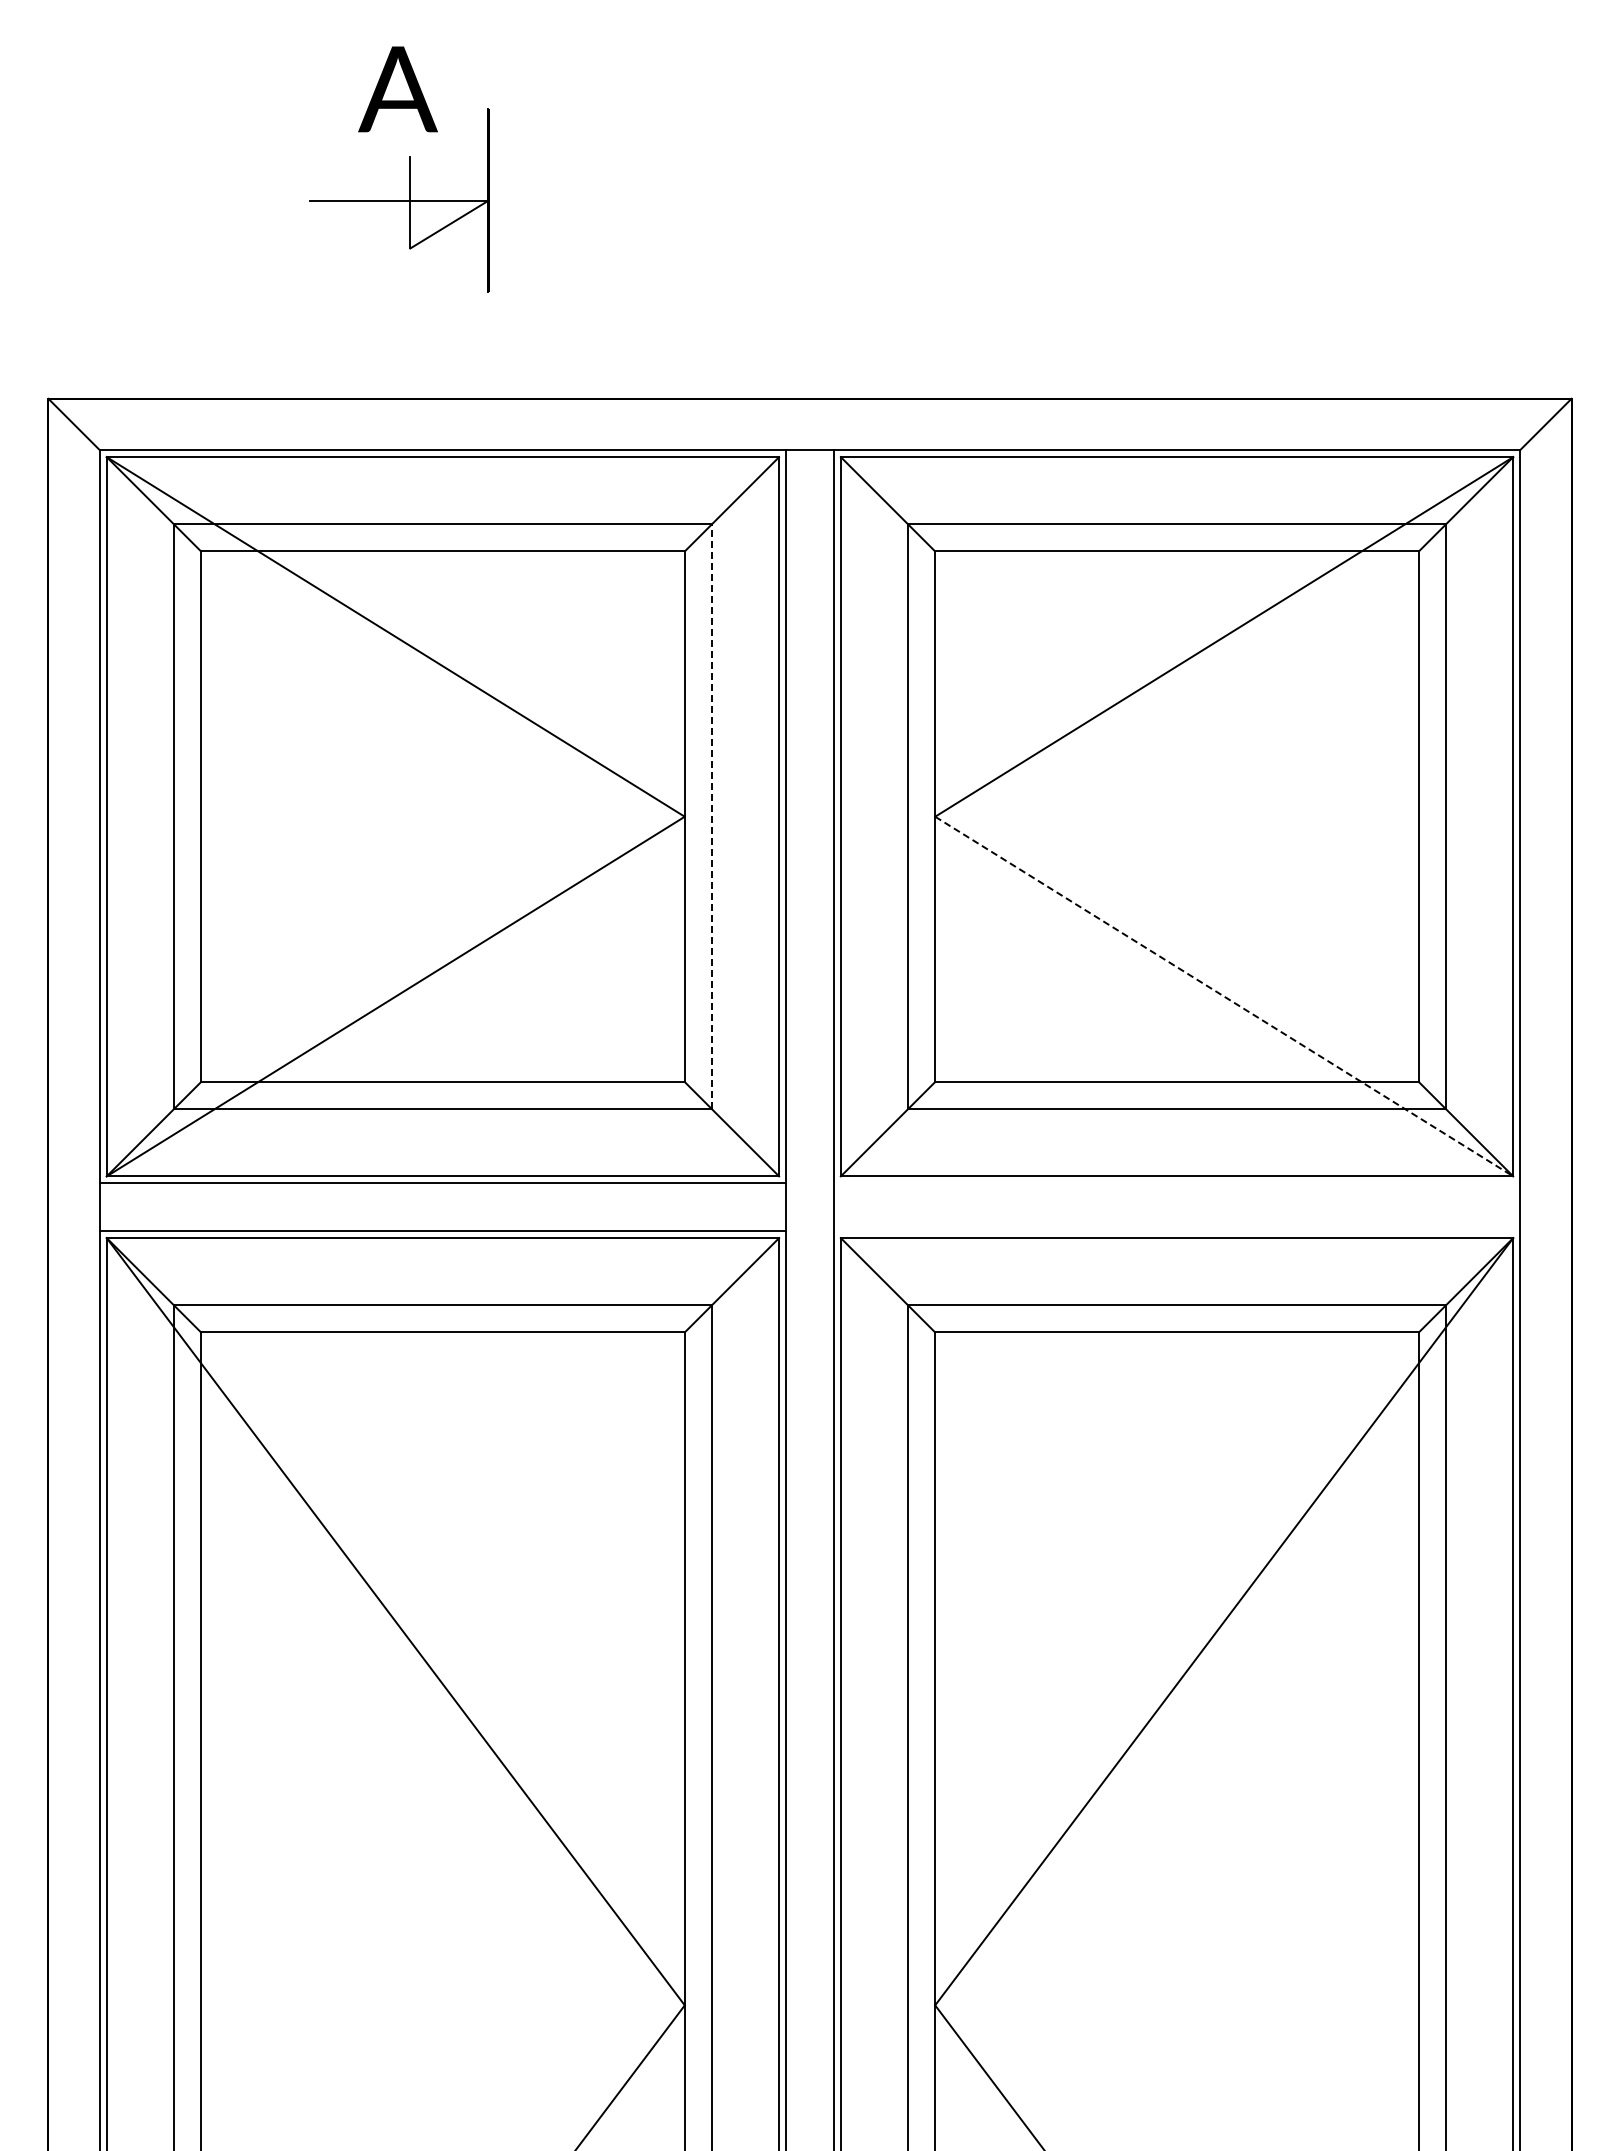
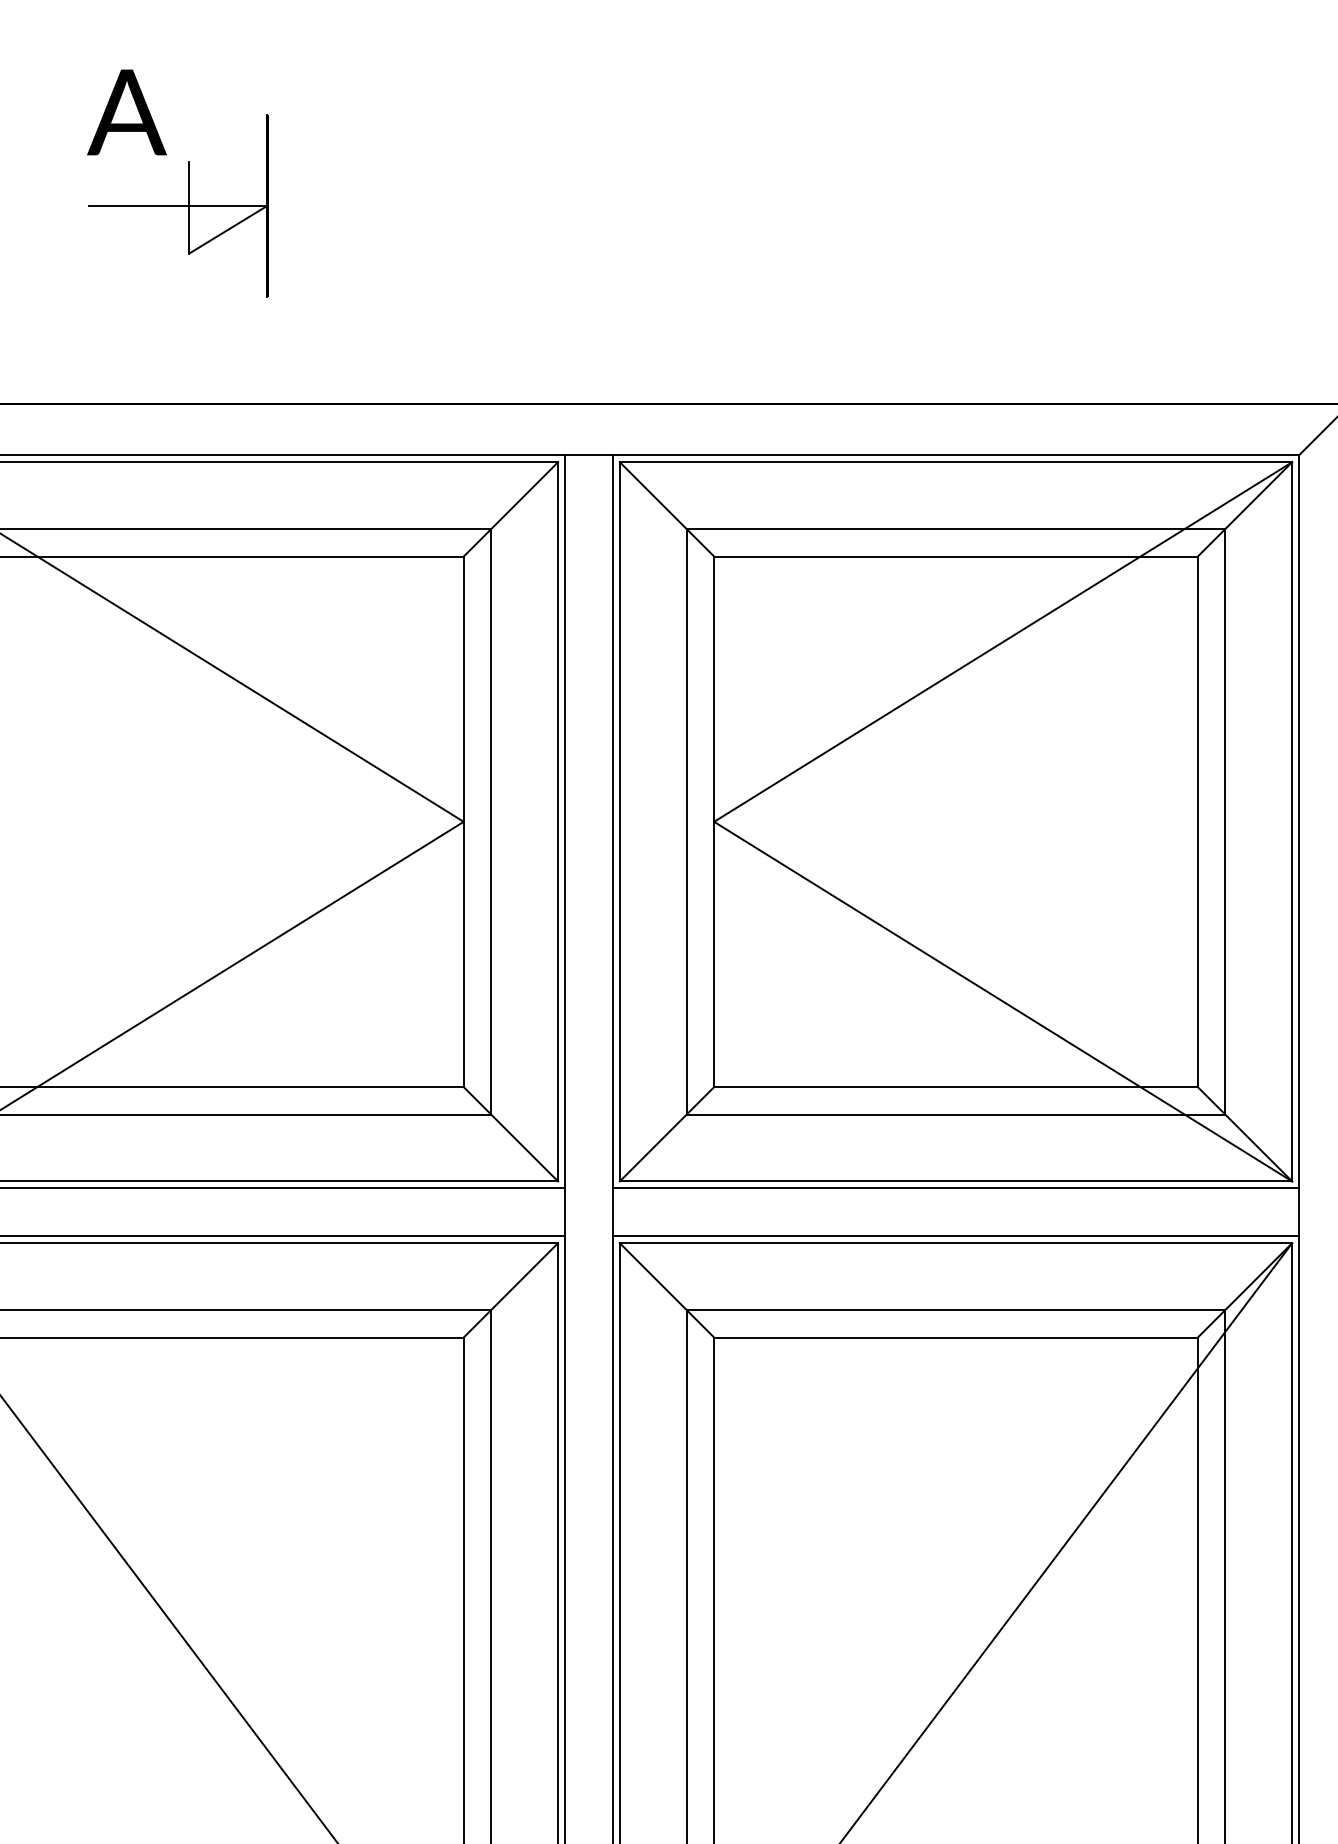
text: (397, 89) -> (126, 112), moved
line: (712, 816) -> (491, 821), dashed -> solid
line: (1224, 996) -> (1003, 1001), dashed -> solid
line: (1177, 1183) -> (956, 1188), added
line: (1177, 1231) -> (956, 1236), added

